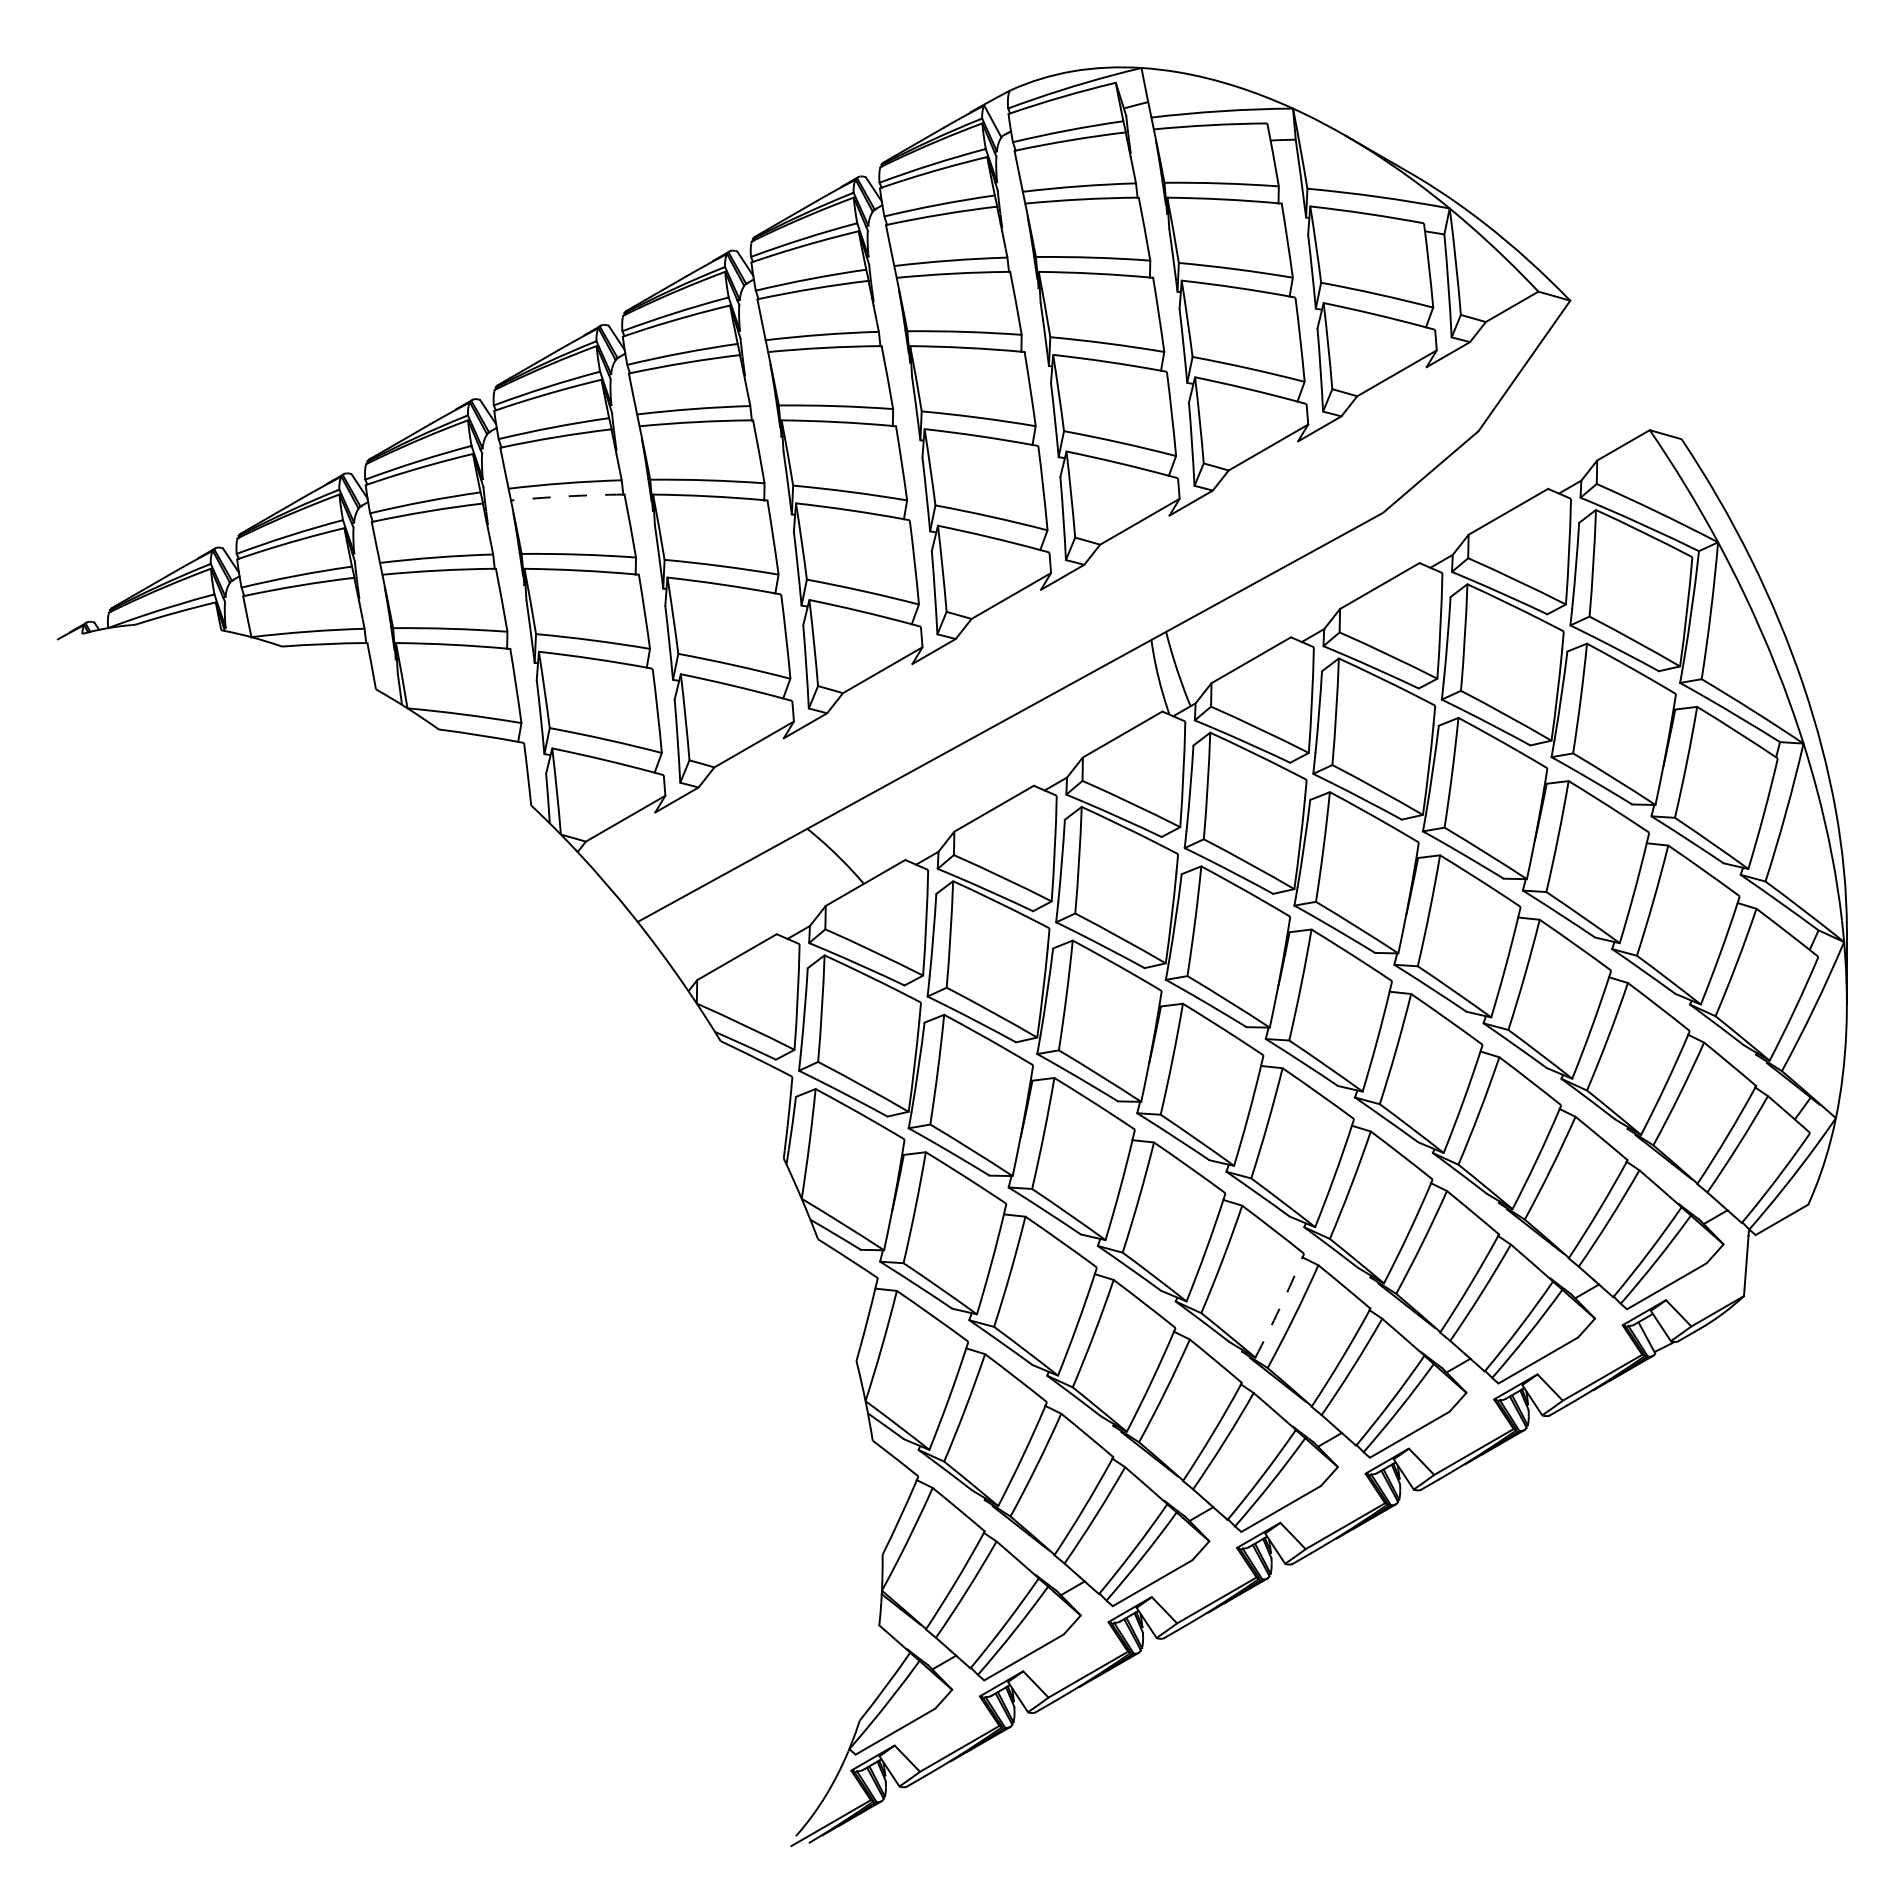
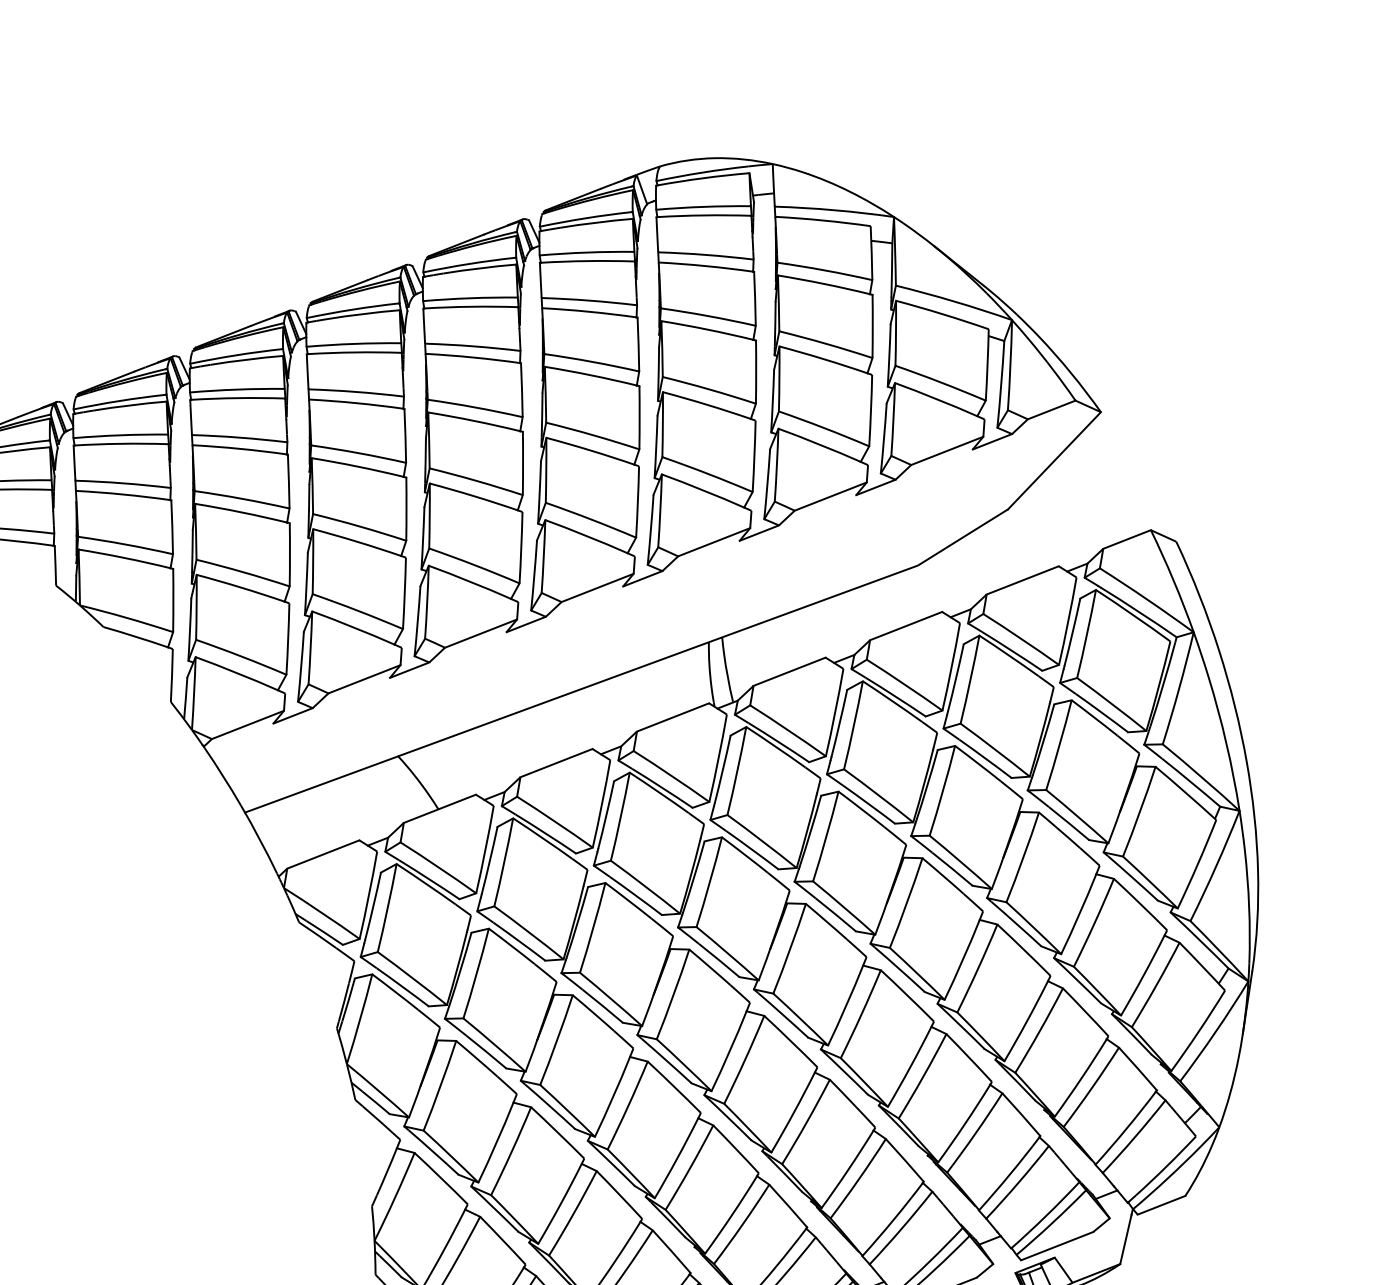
arc: (567, 496) -> (240, 448), dashed -> solid
arc: (1279, 1308) -> (731, 1215), dashed -> solid

